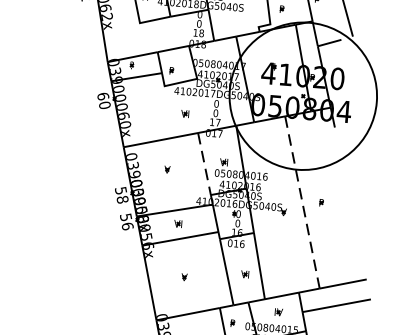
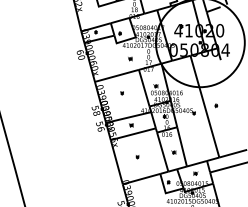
line: (204, 164) -> (144, 88), dashed -> solid
line: (301, 202) -> (204, 106), dashed -> solid

